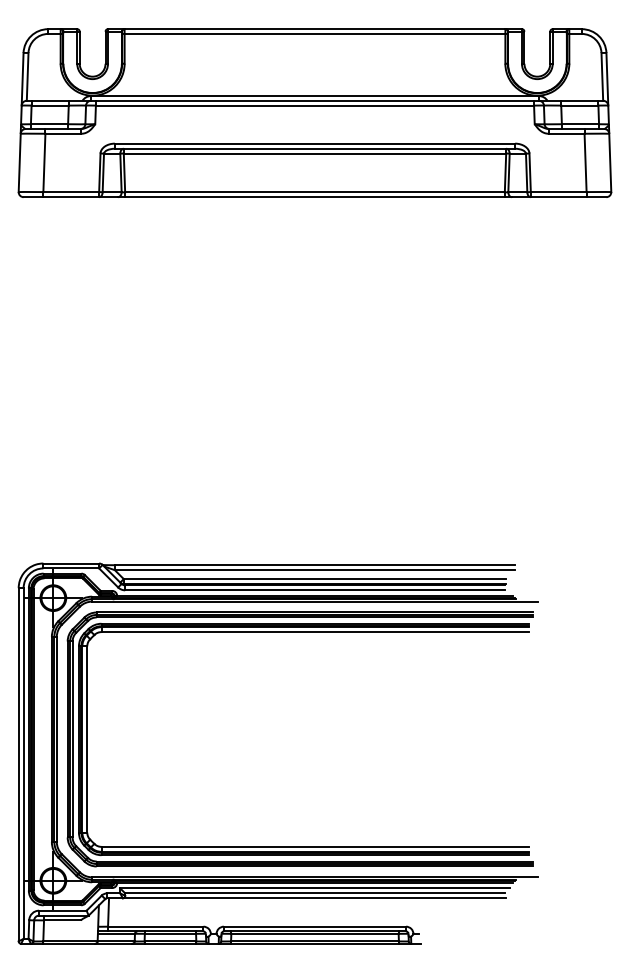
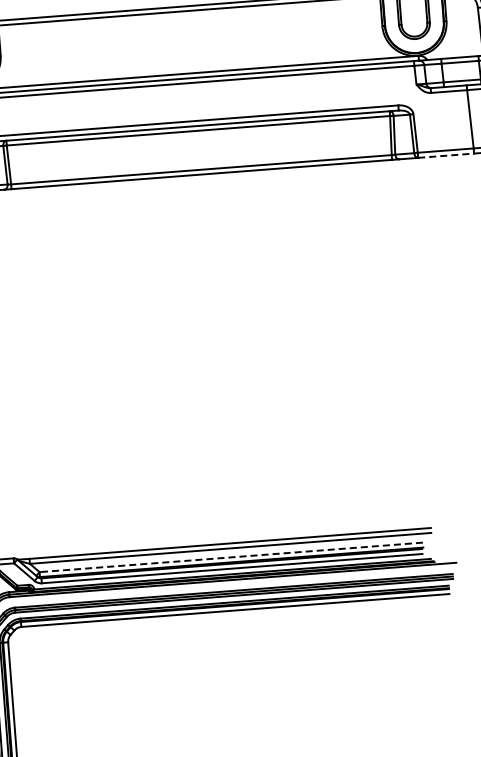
line: (558, 197) -> (445, 156), solid -> dashed
line: (314, 579) -> (230, 557), solid -> dashed

